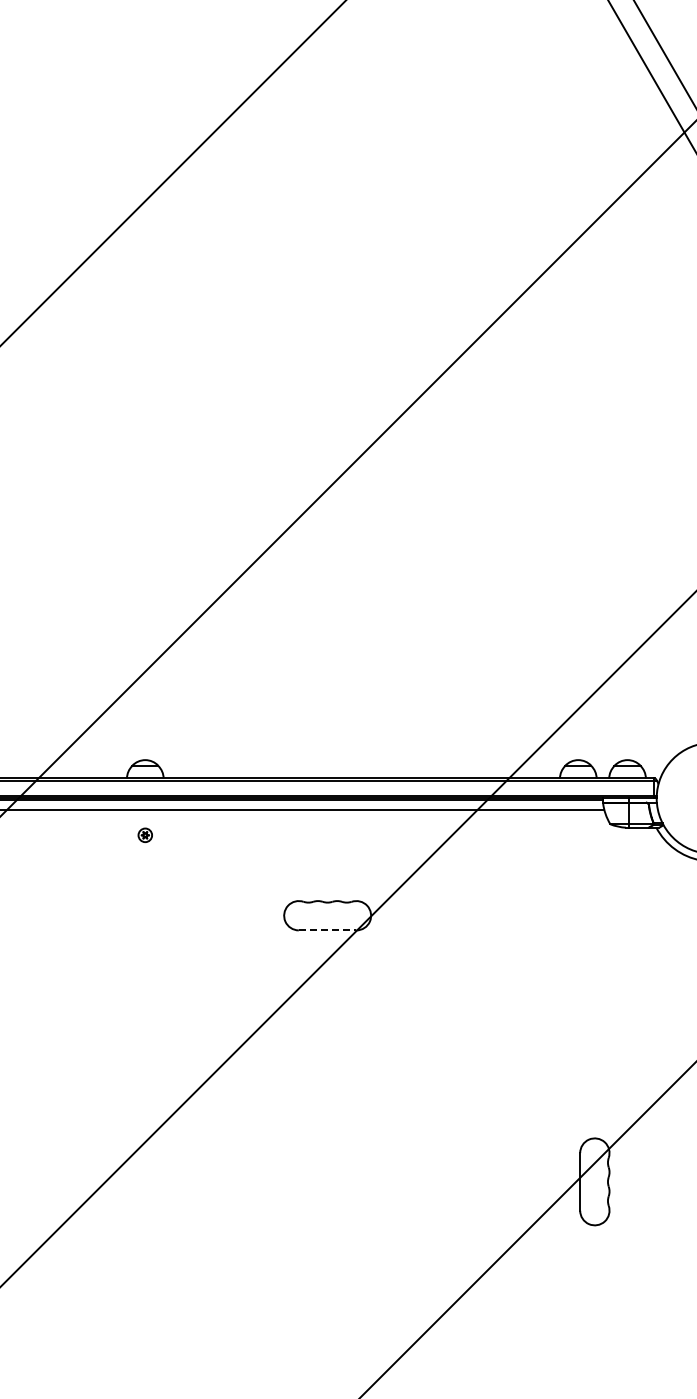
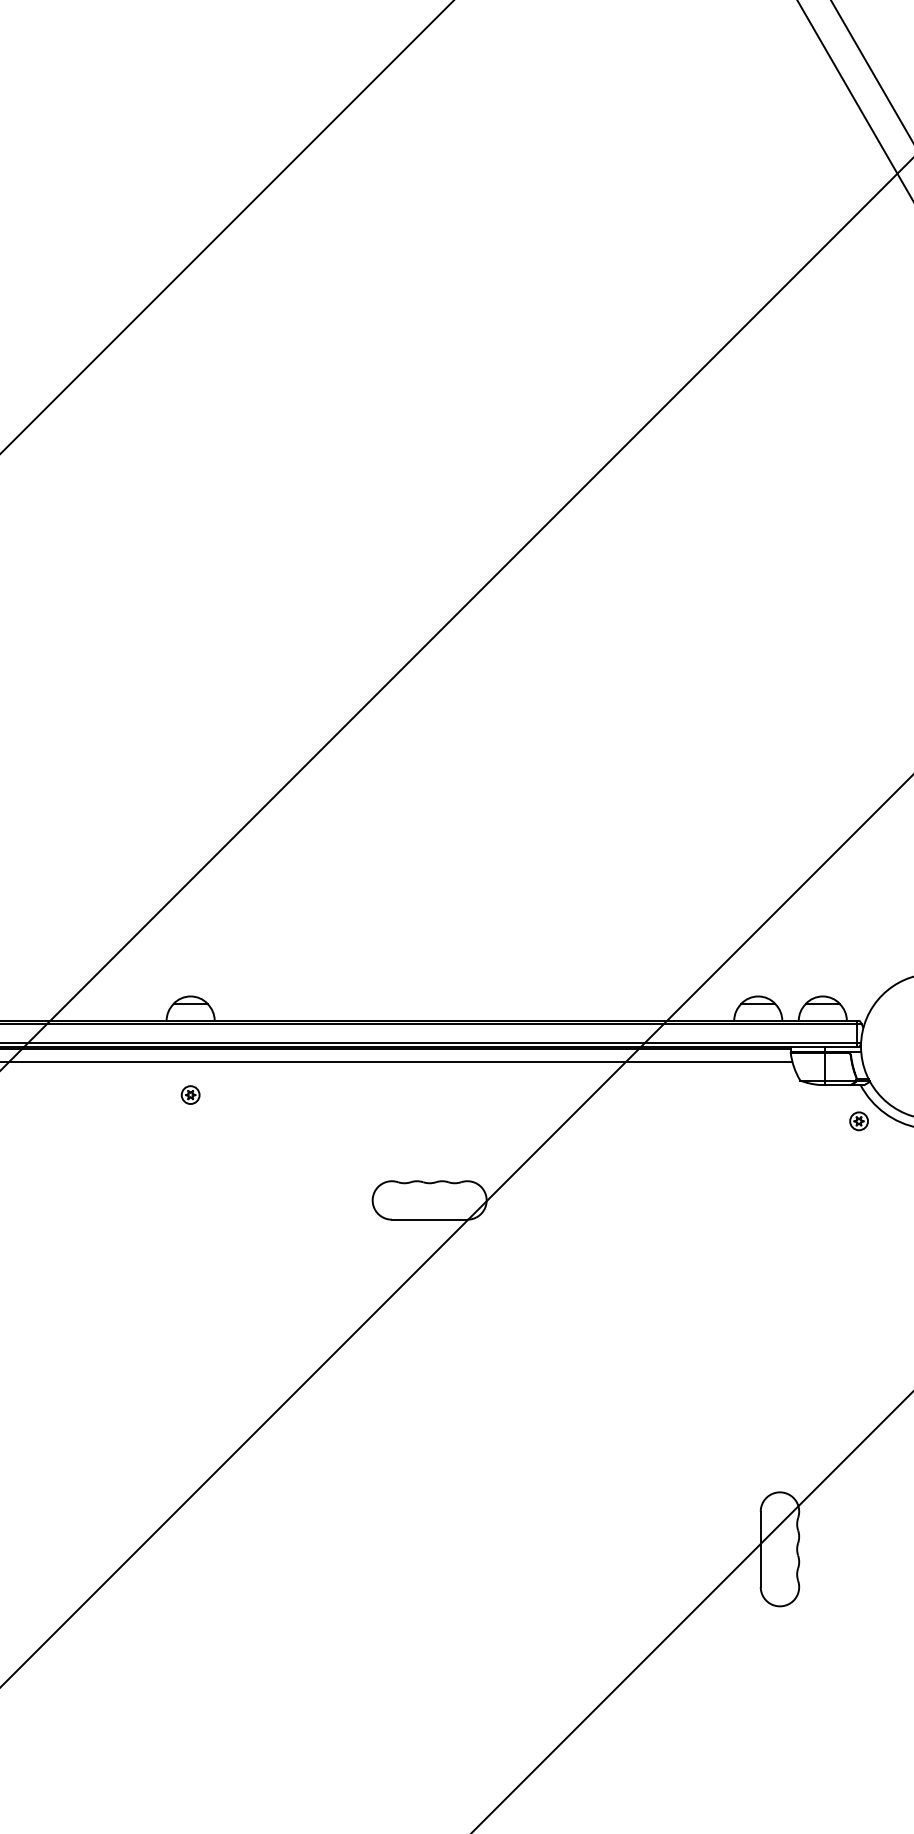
part: (654, 855) -> (858, 1121), added
line: (327, 930) -> (429, 1219), dashed -> solid

